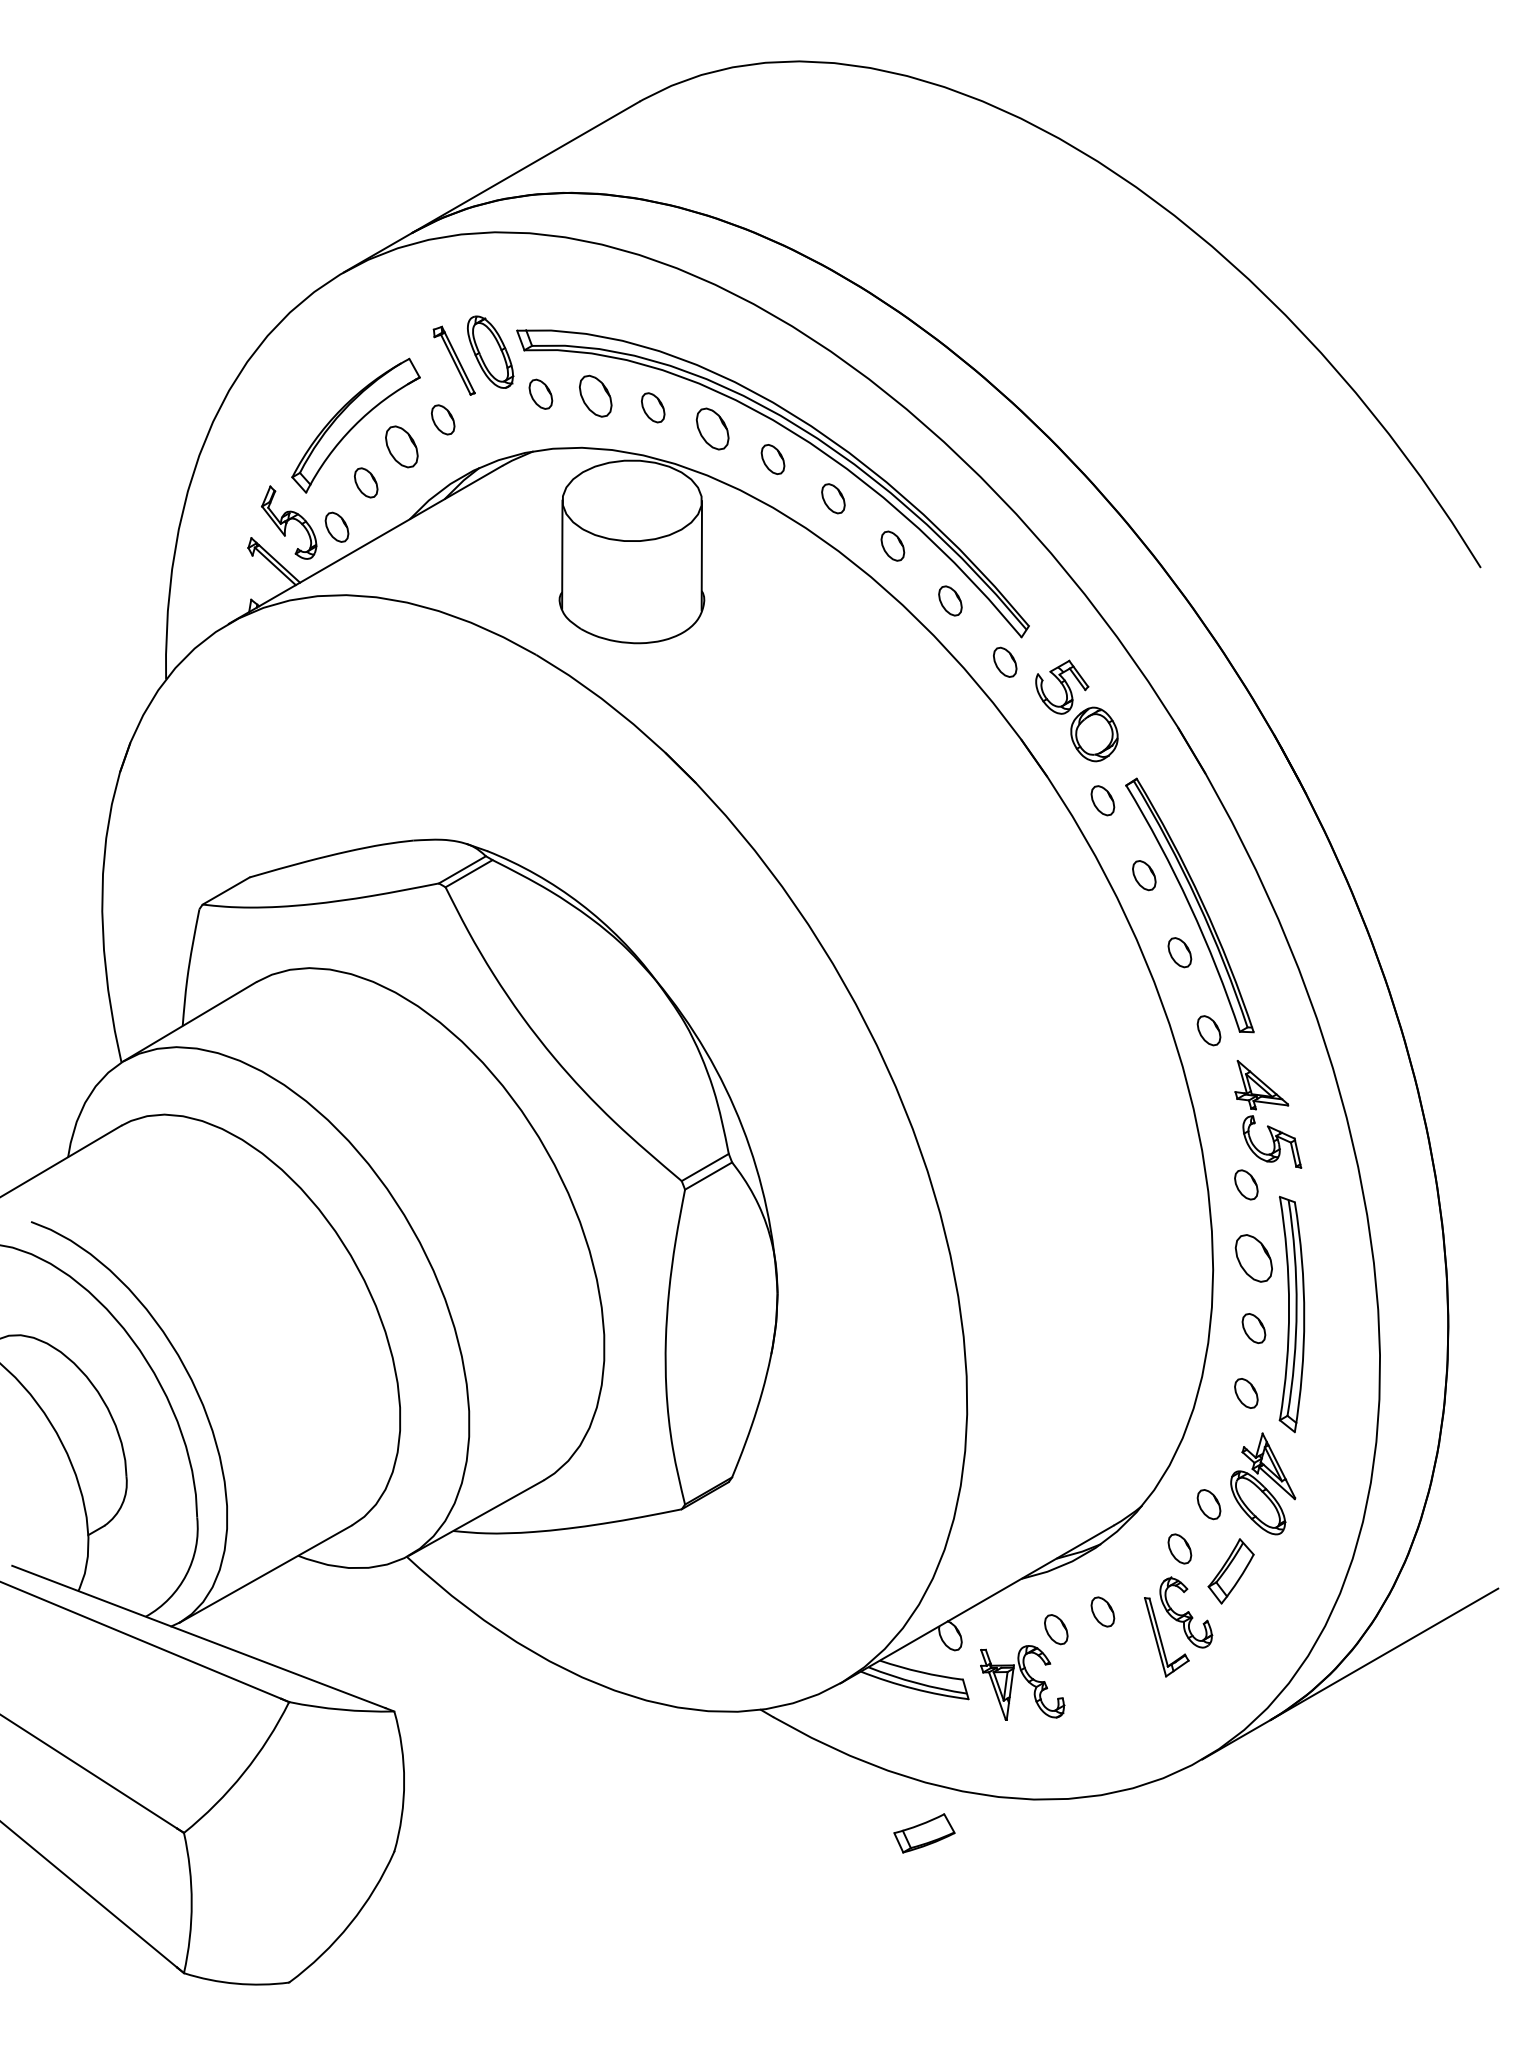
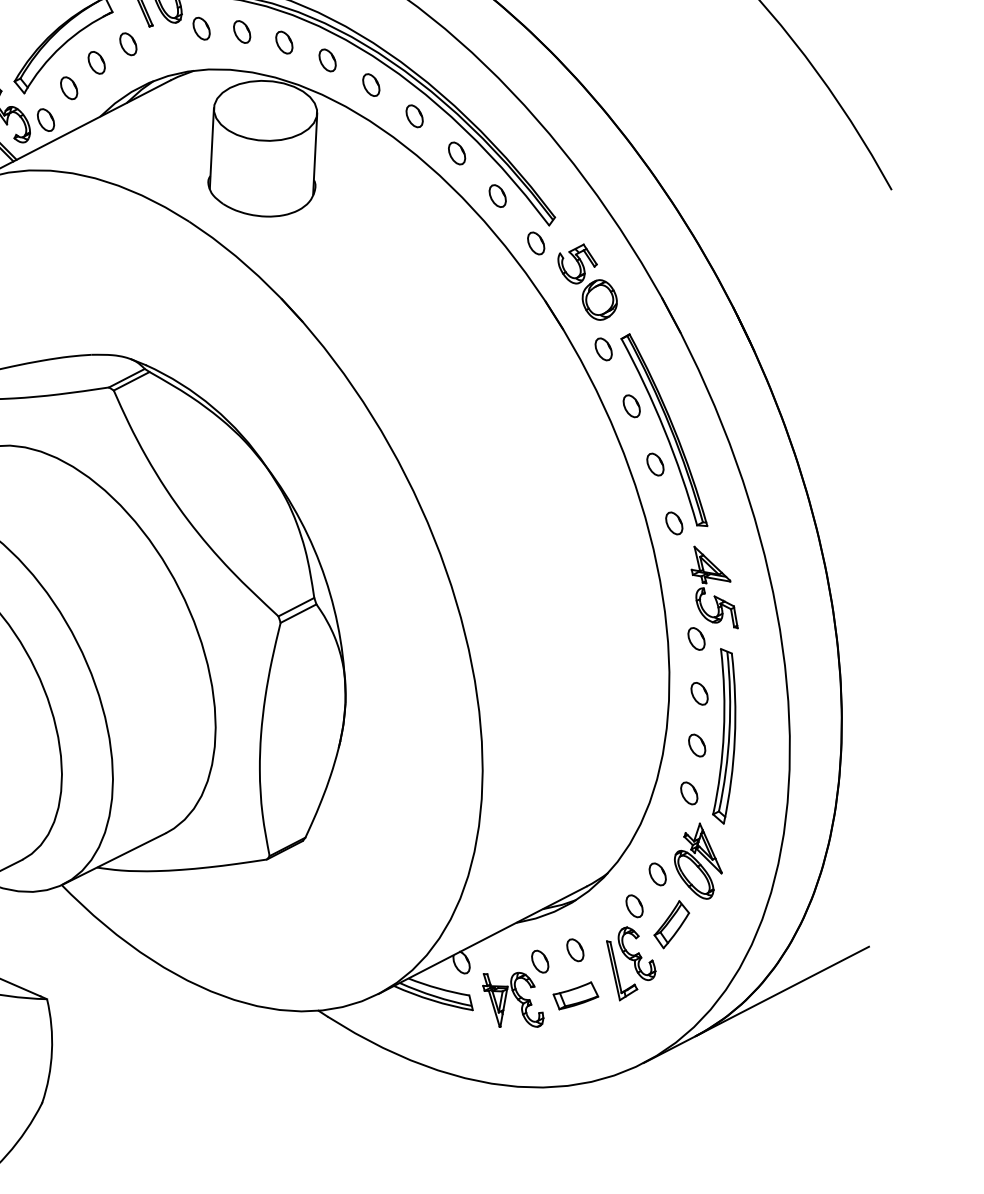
part: (595, 395) -> (242, 31), size x0.71
part: (712, 428) -> (327, 60), size x0.71
part: (401, 446) -> (96, 62), size x0.71
part: (1253, 1258) -> (699, 693), size x0.62
part: (924, 1833) -> (575, 995), moved

